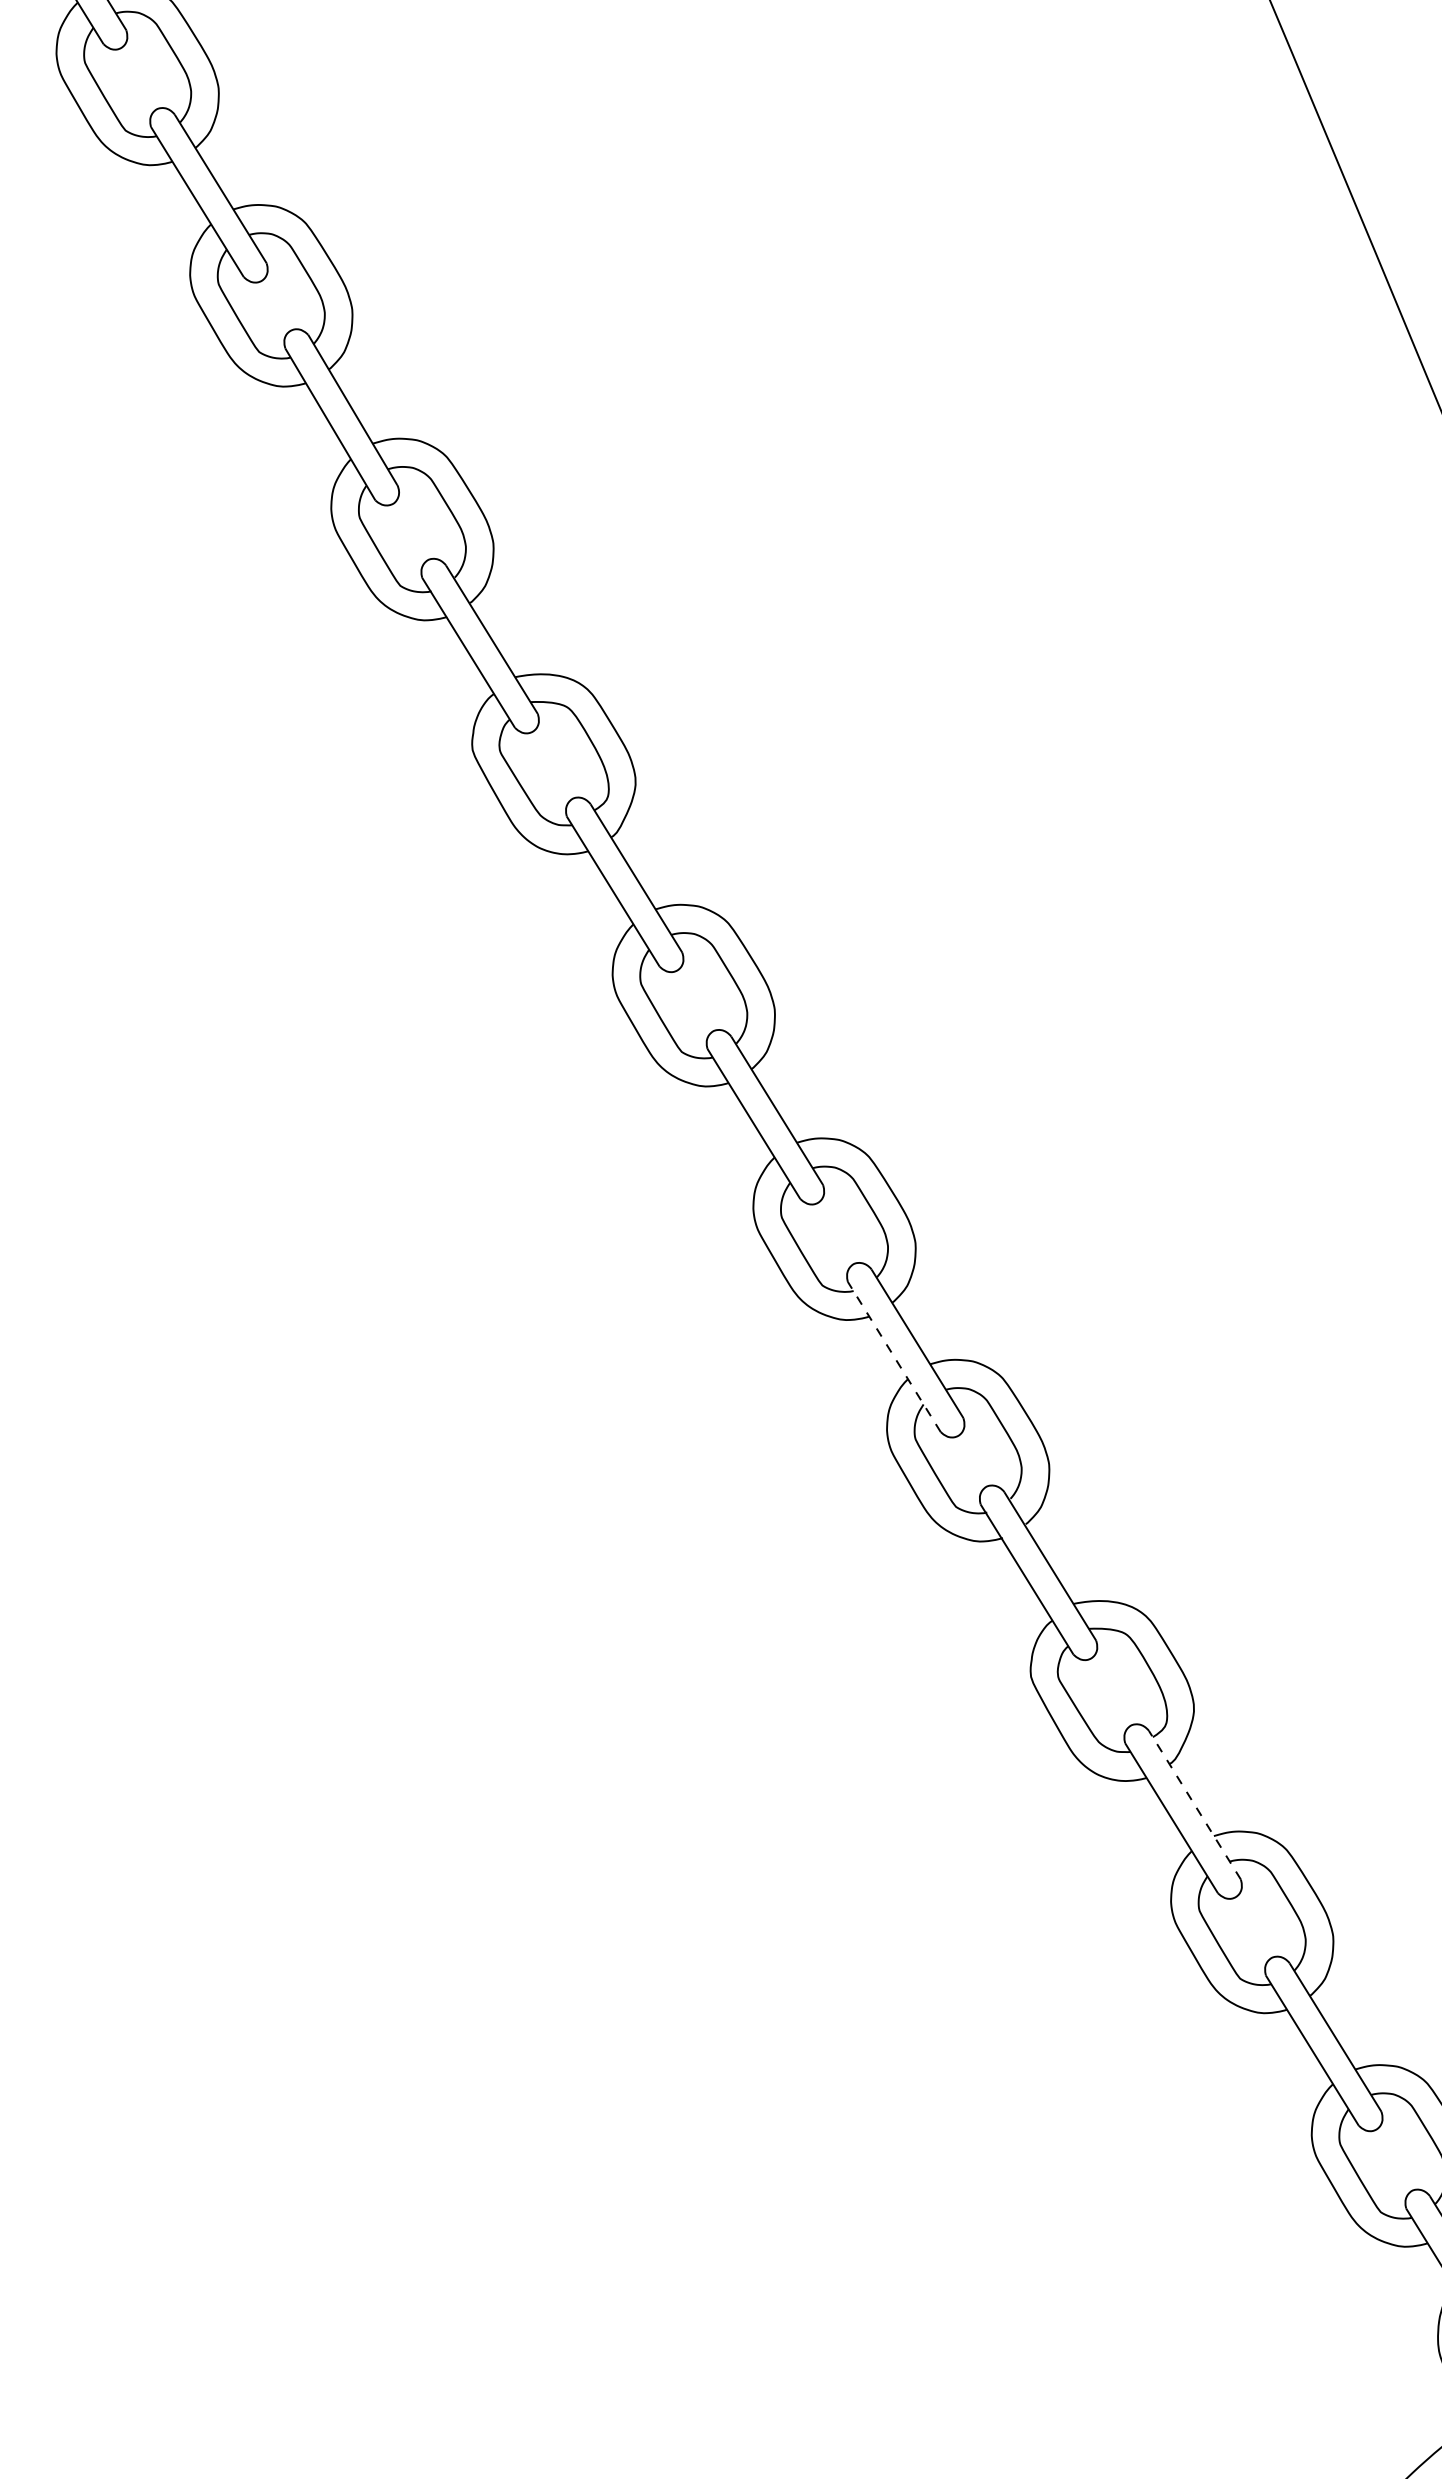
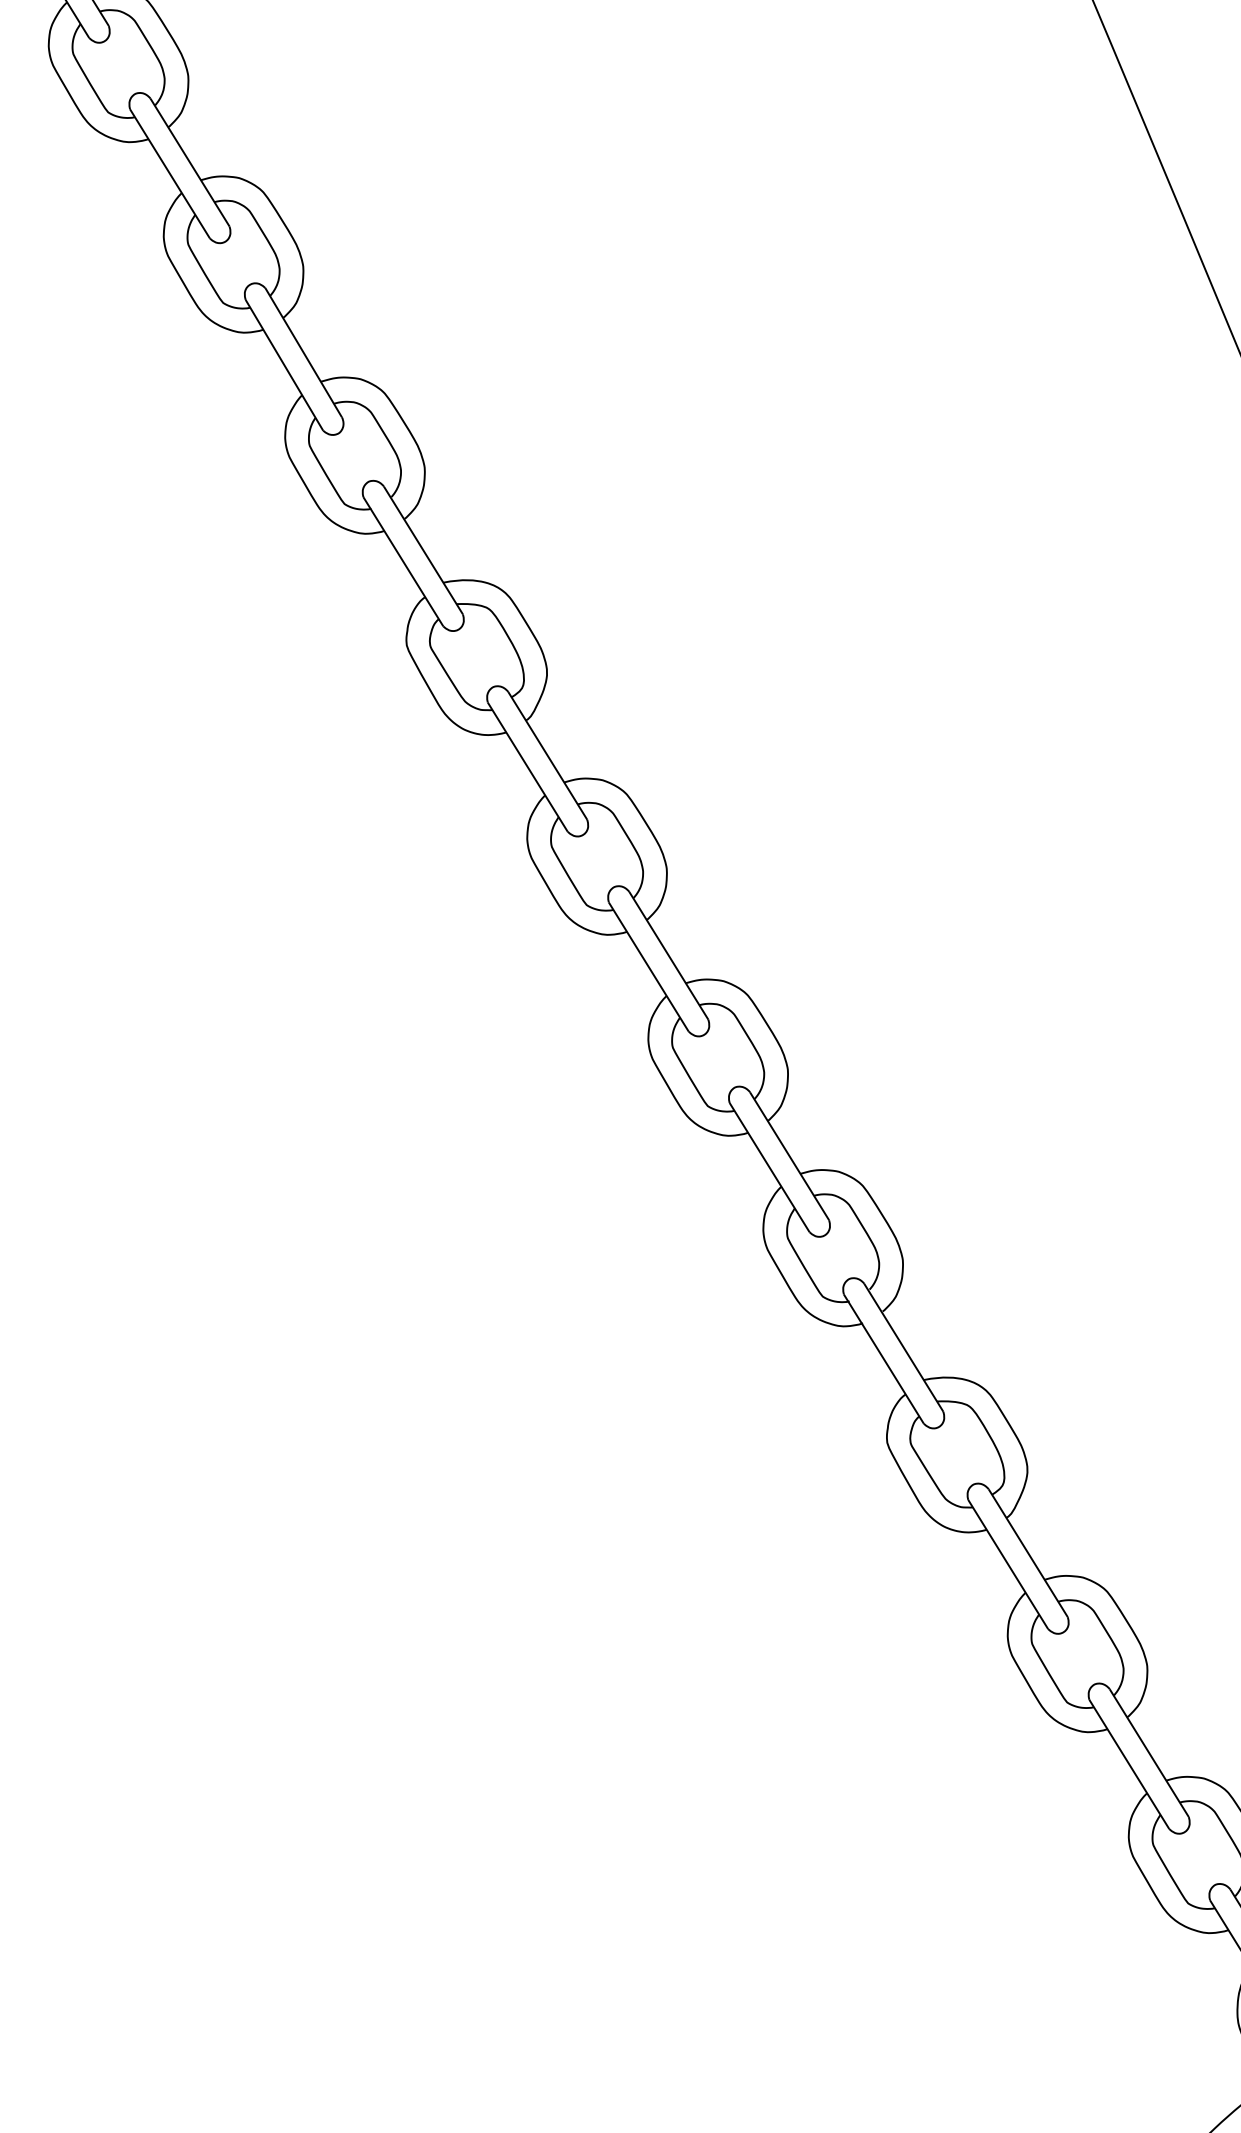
line: (894, 1356) -> (769, 1167), dashed -> solid
line: (1194, 1804) -> (1027, 1552), dashed -> solid

